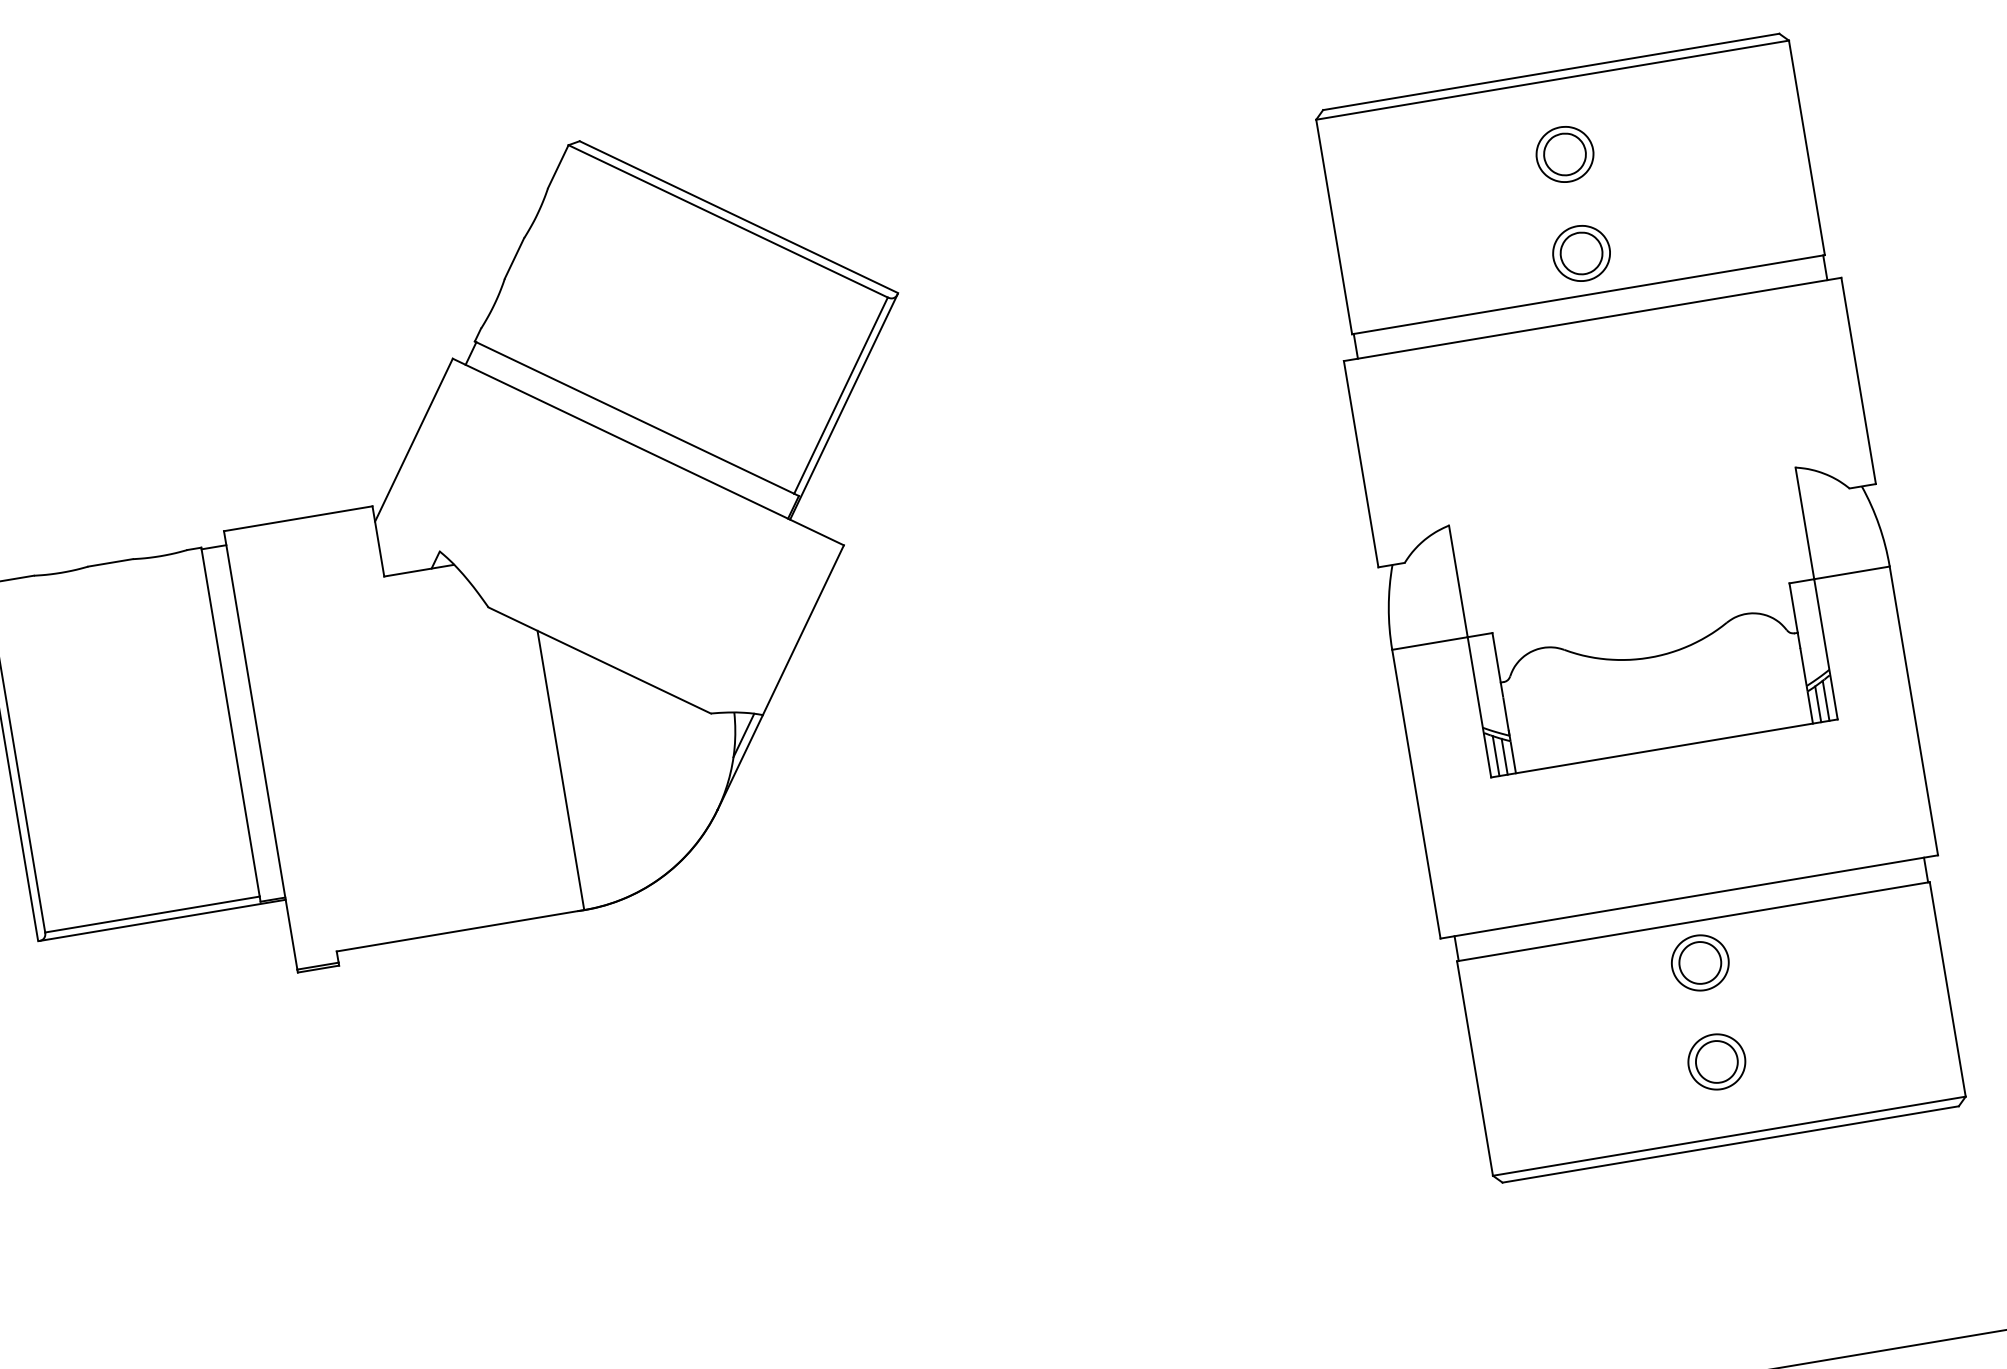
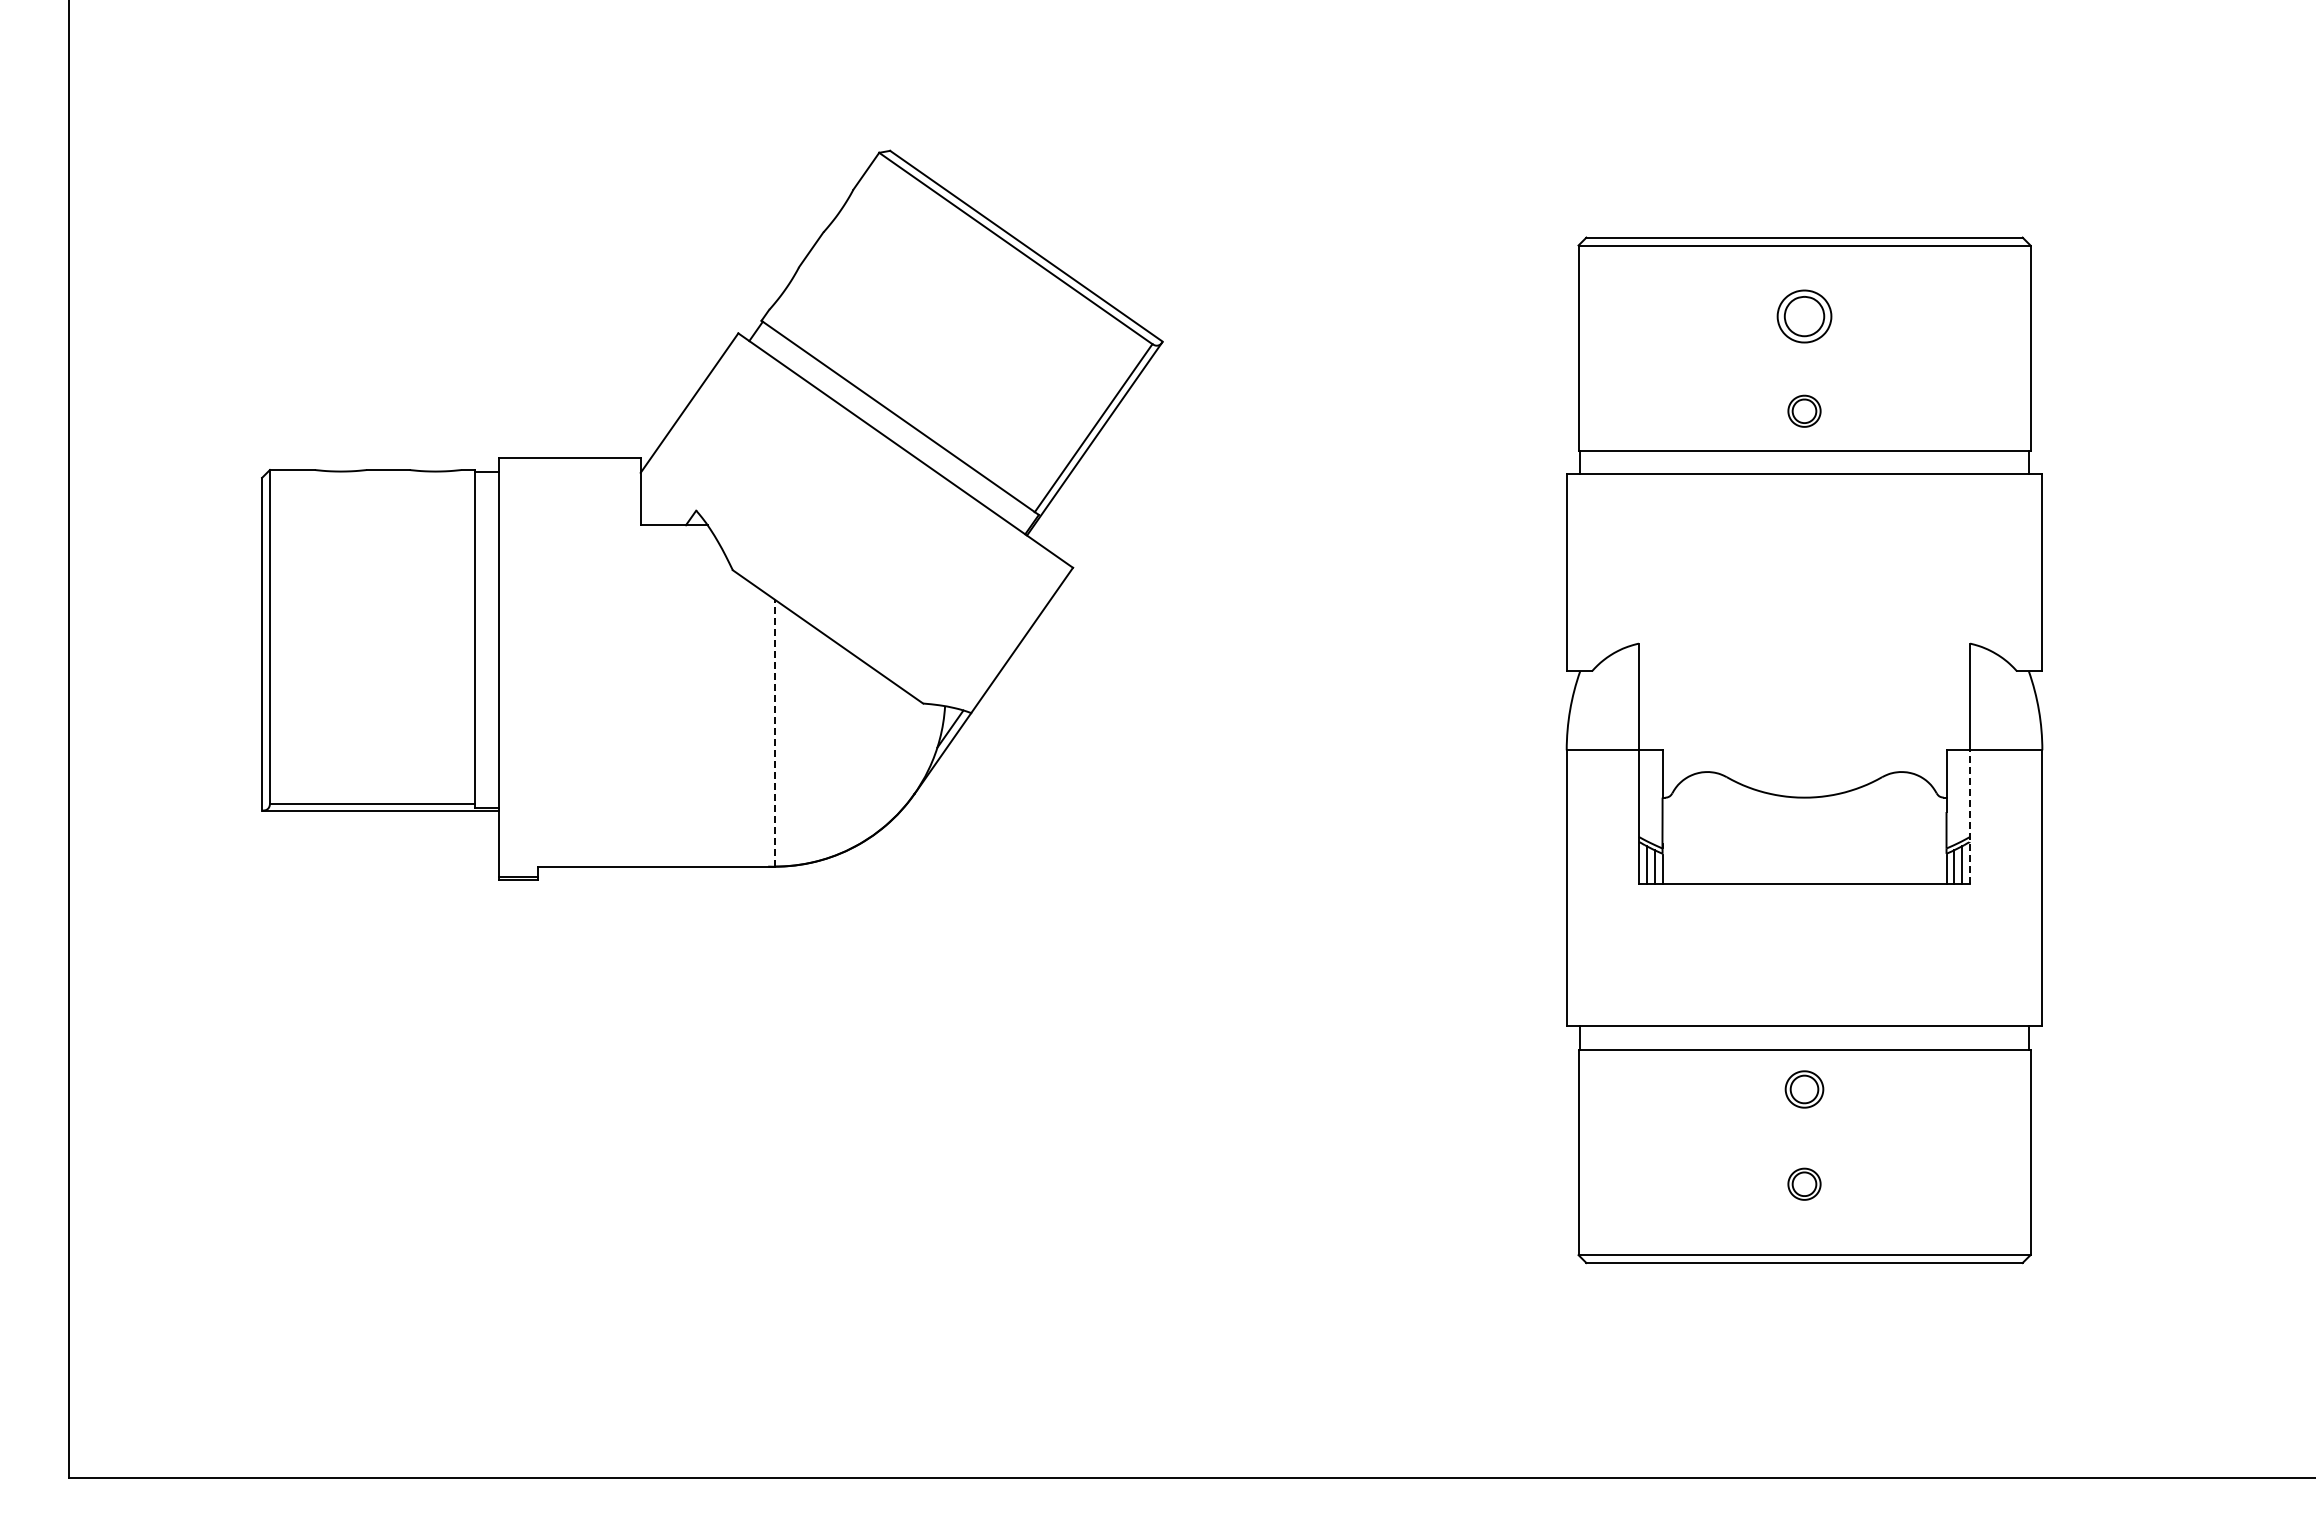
part: (1581, 253) -> (1804, 411), size x0.6
line: (1826, 648) -> (1970, 816), solid -> dashed
line: (560, 769) -> (774, 732), solid -> dashed
part: (1700, 962) -> (1804, 1089), size x0.7
part: (1716, 1062) -> (1804, 1184), size x0.6

